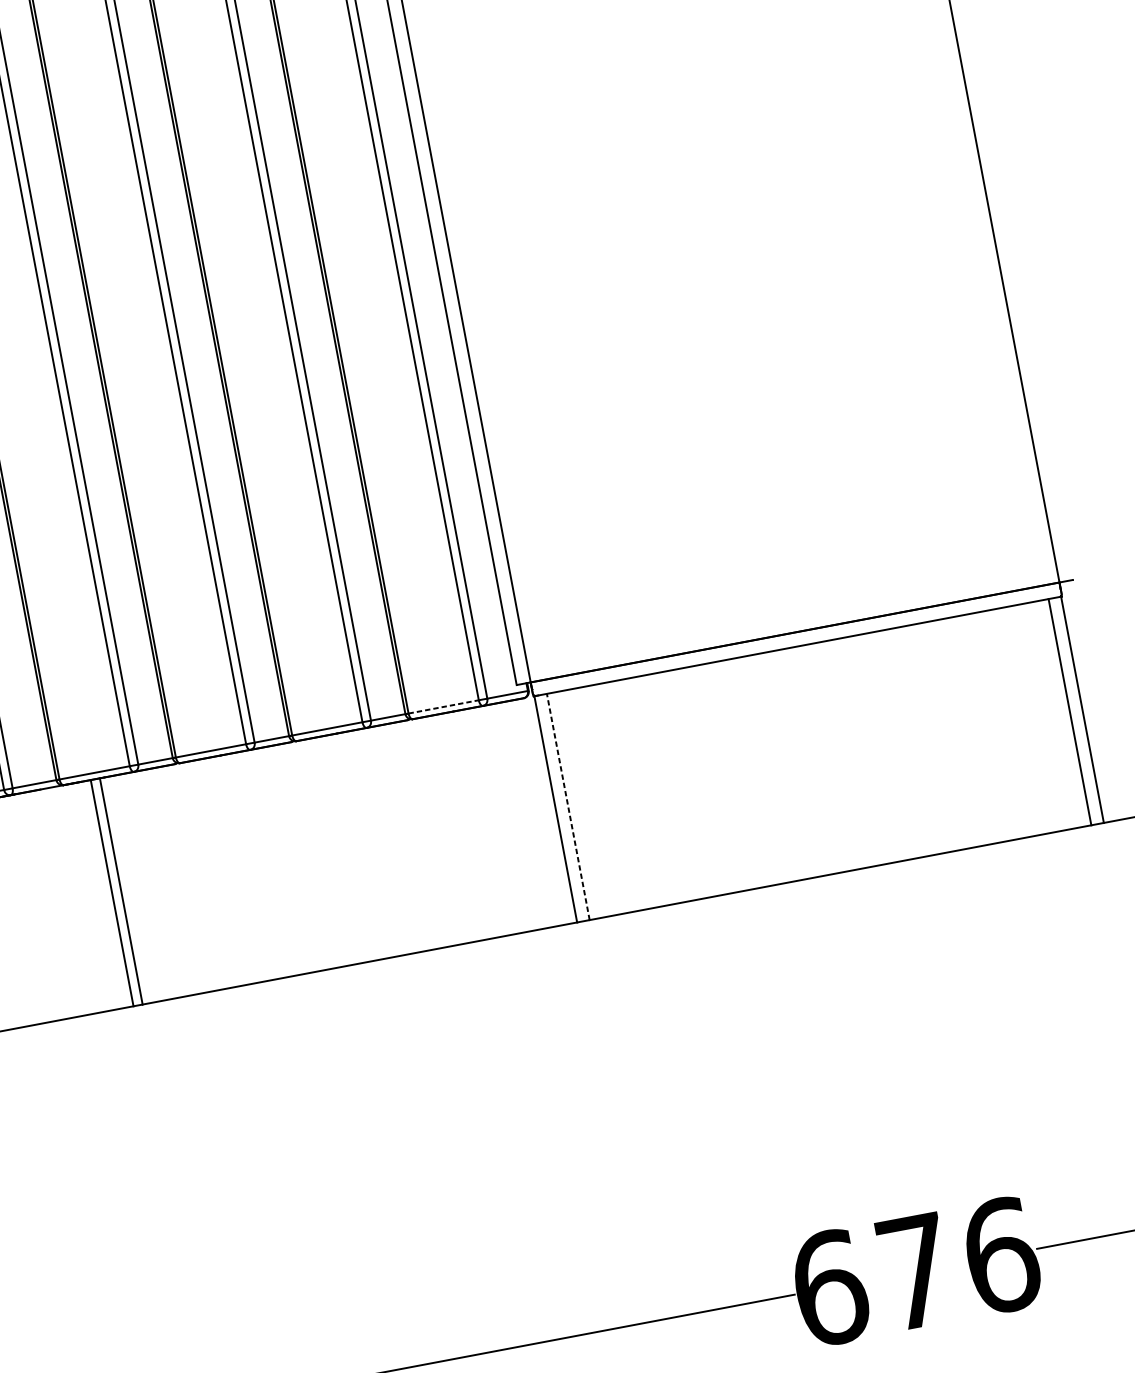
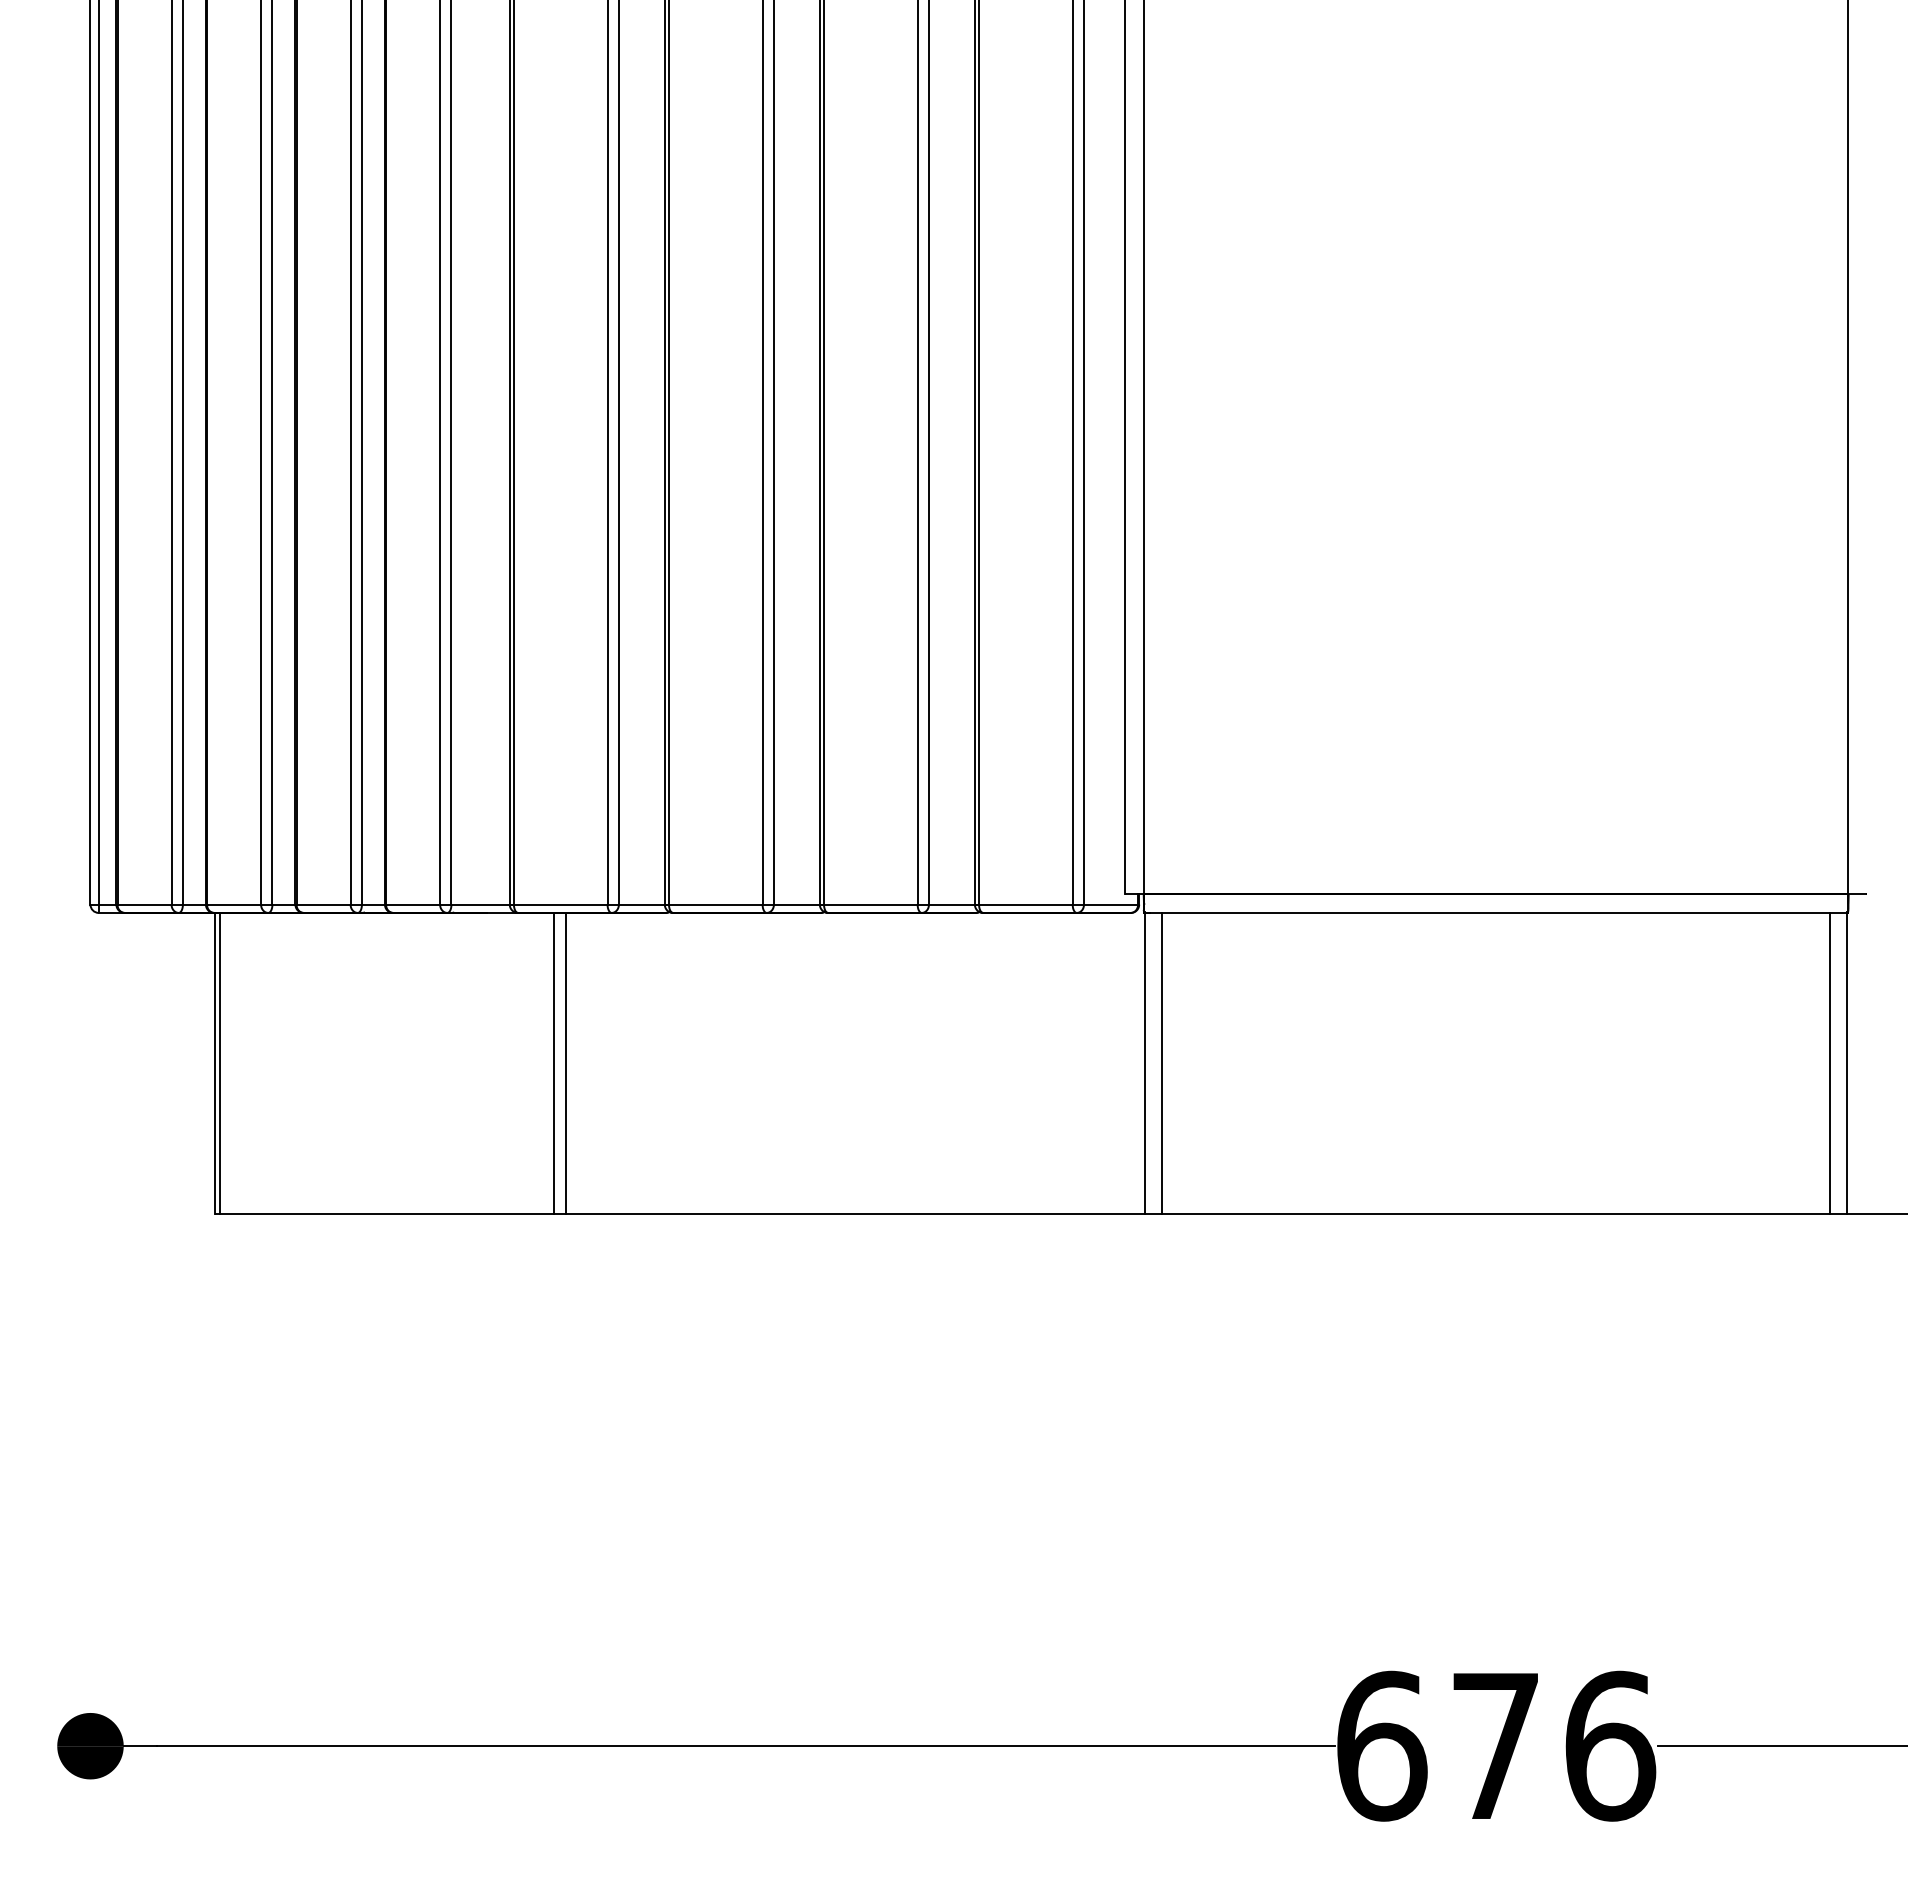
line: (443, 706) -> (1025, 904), dashed -> solid
line: (568, 806) -> (1161, 1063), dashed -> solid

